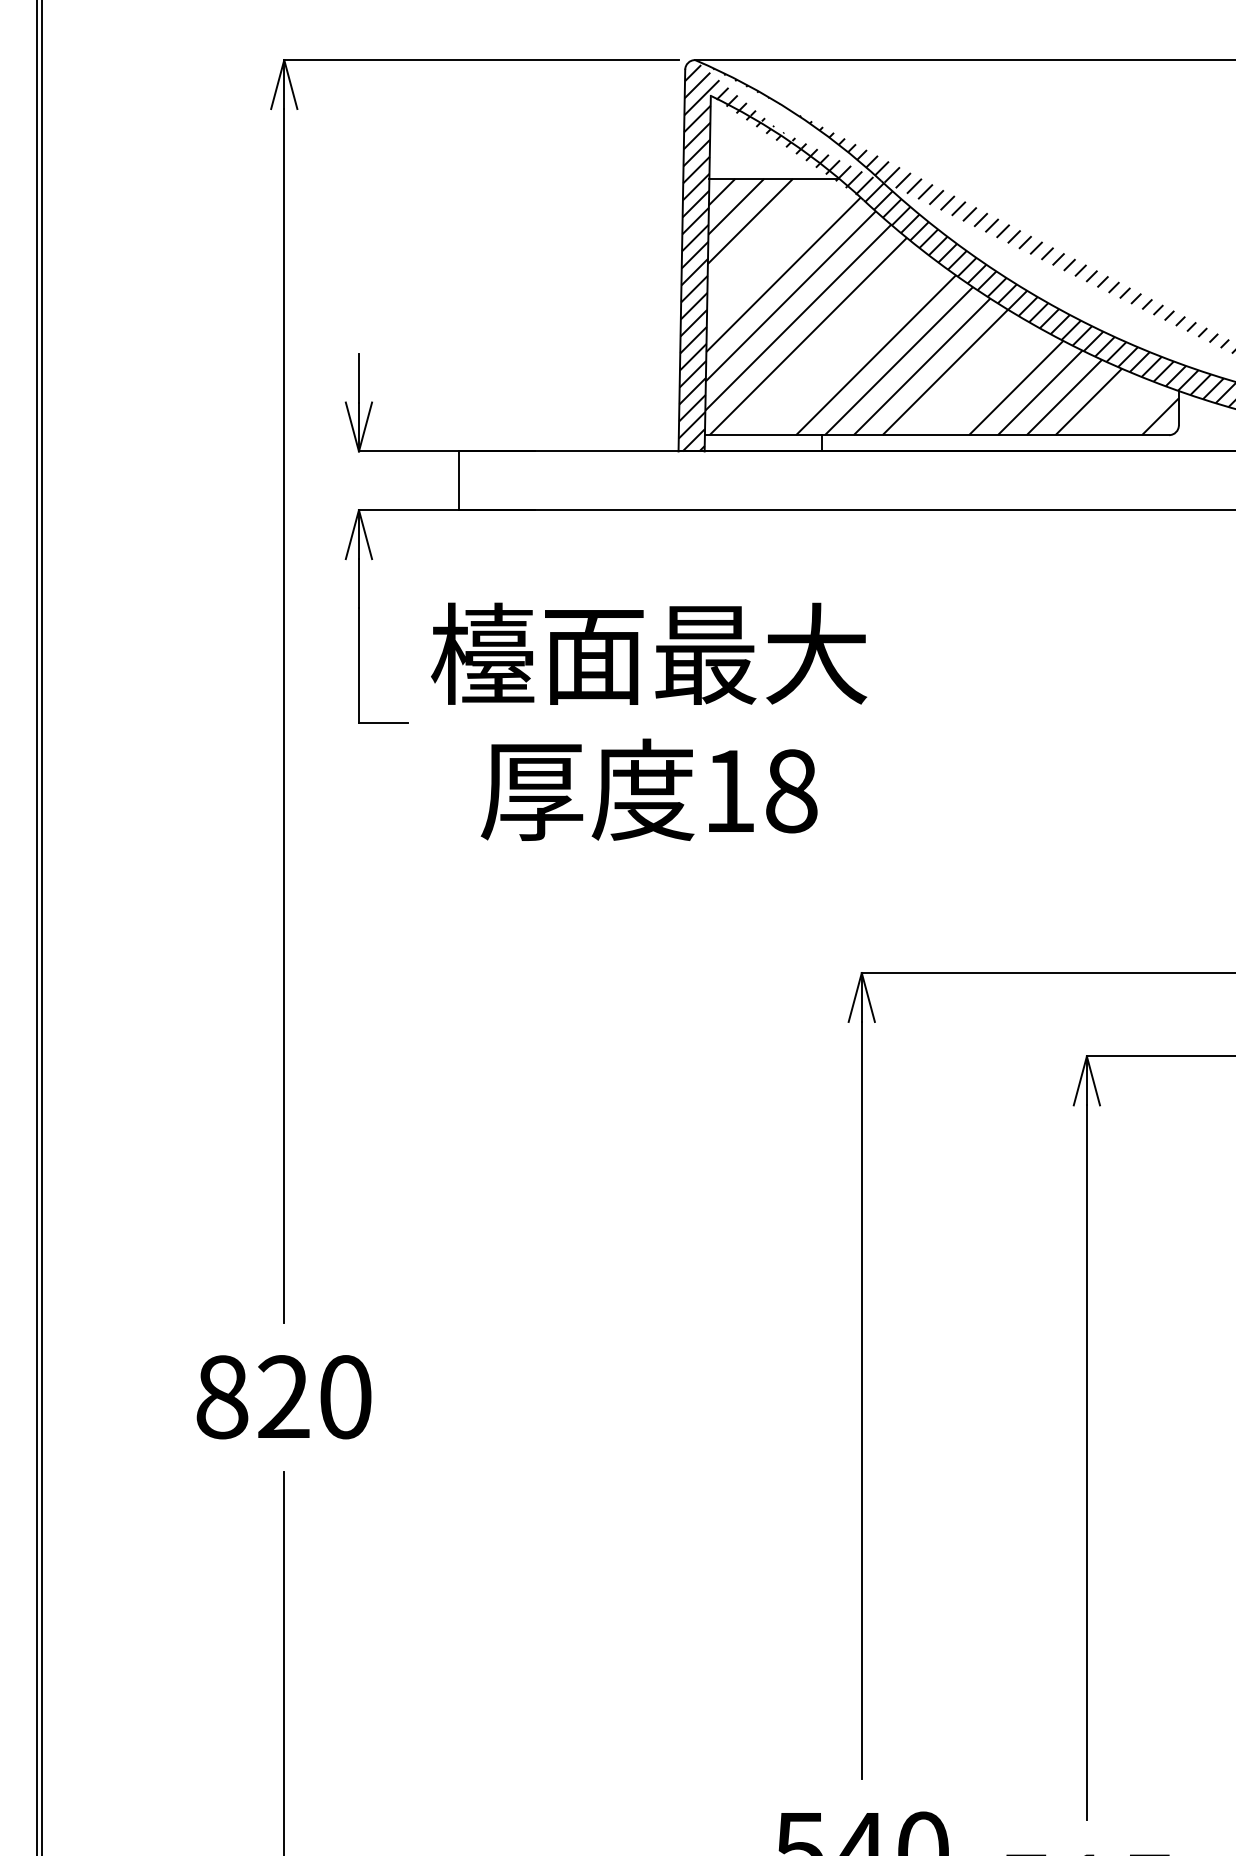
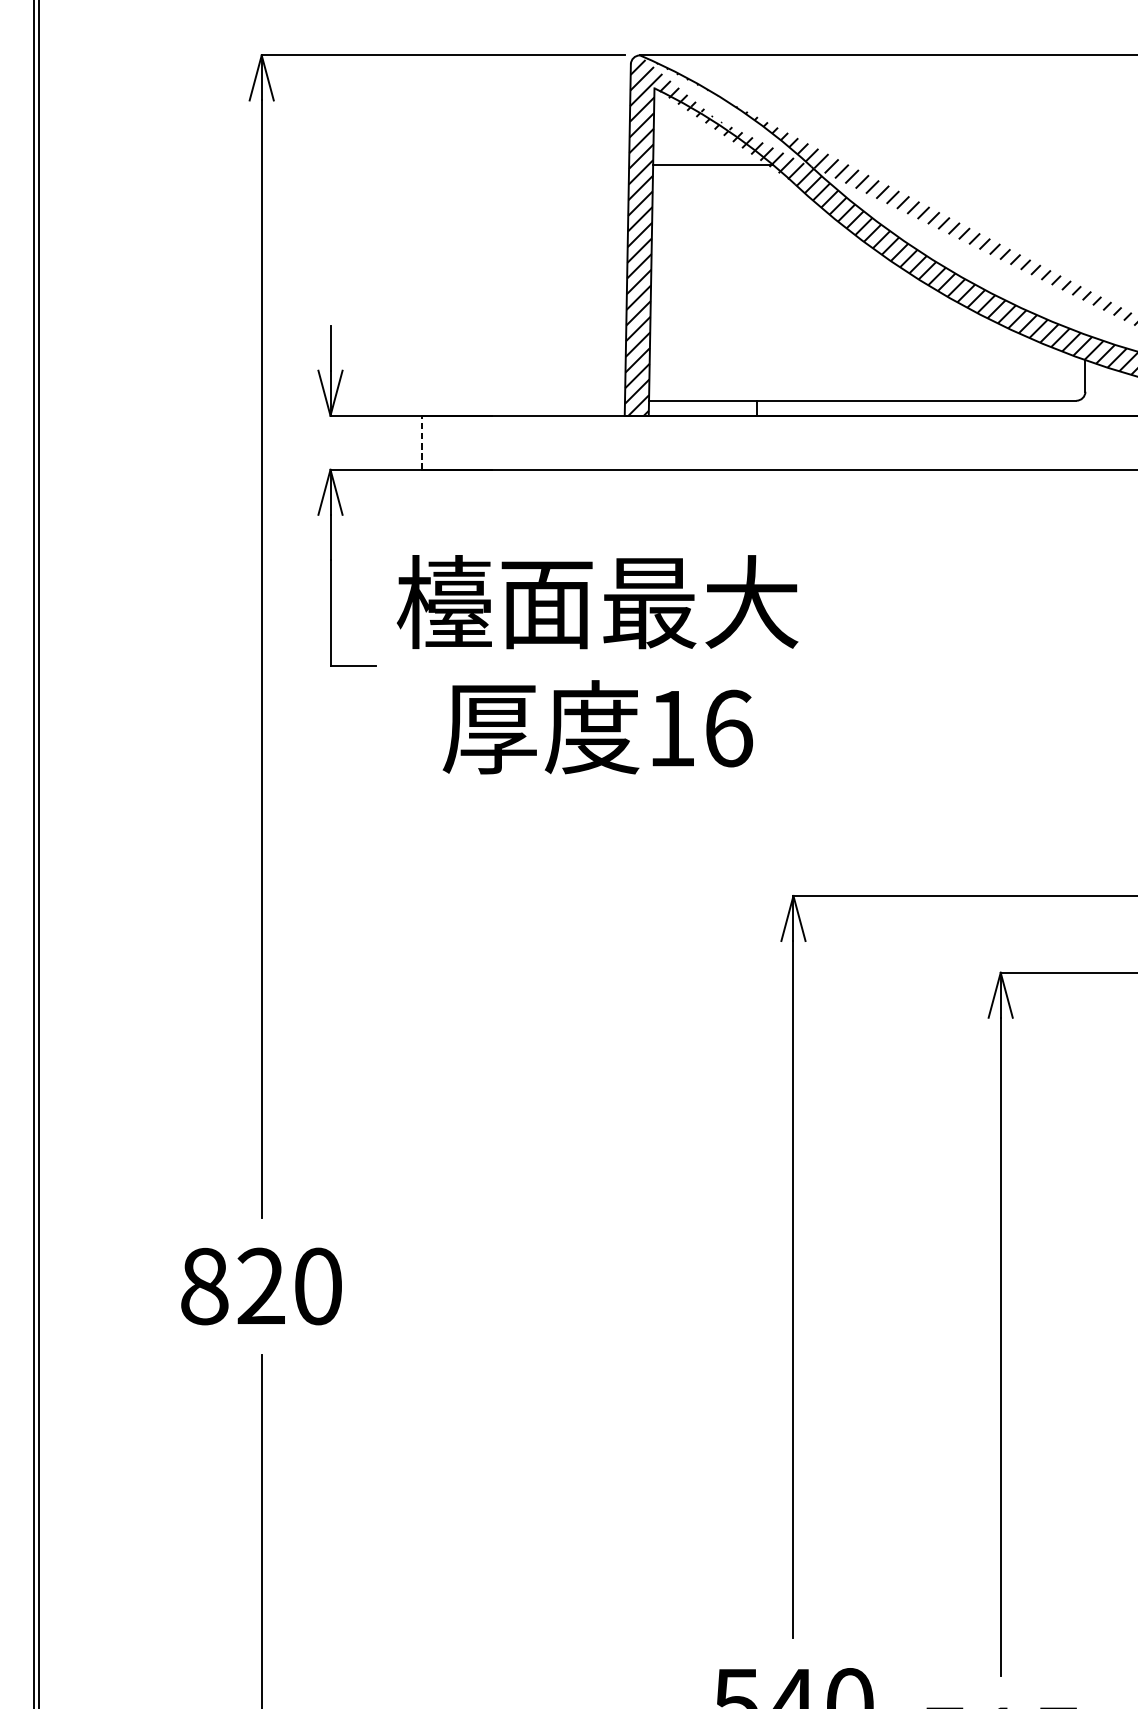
hatch: (941, 306) -> (866, 282), removed
line: (458, 480) -> (422, 442), solid -> dashed
text: (791, 791) -> (728, 728), 18 -> 16

